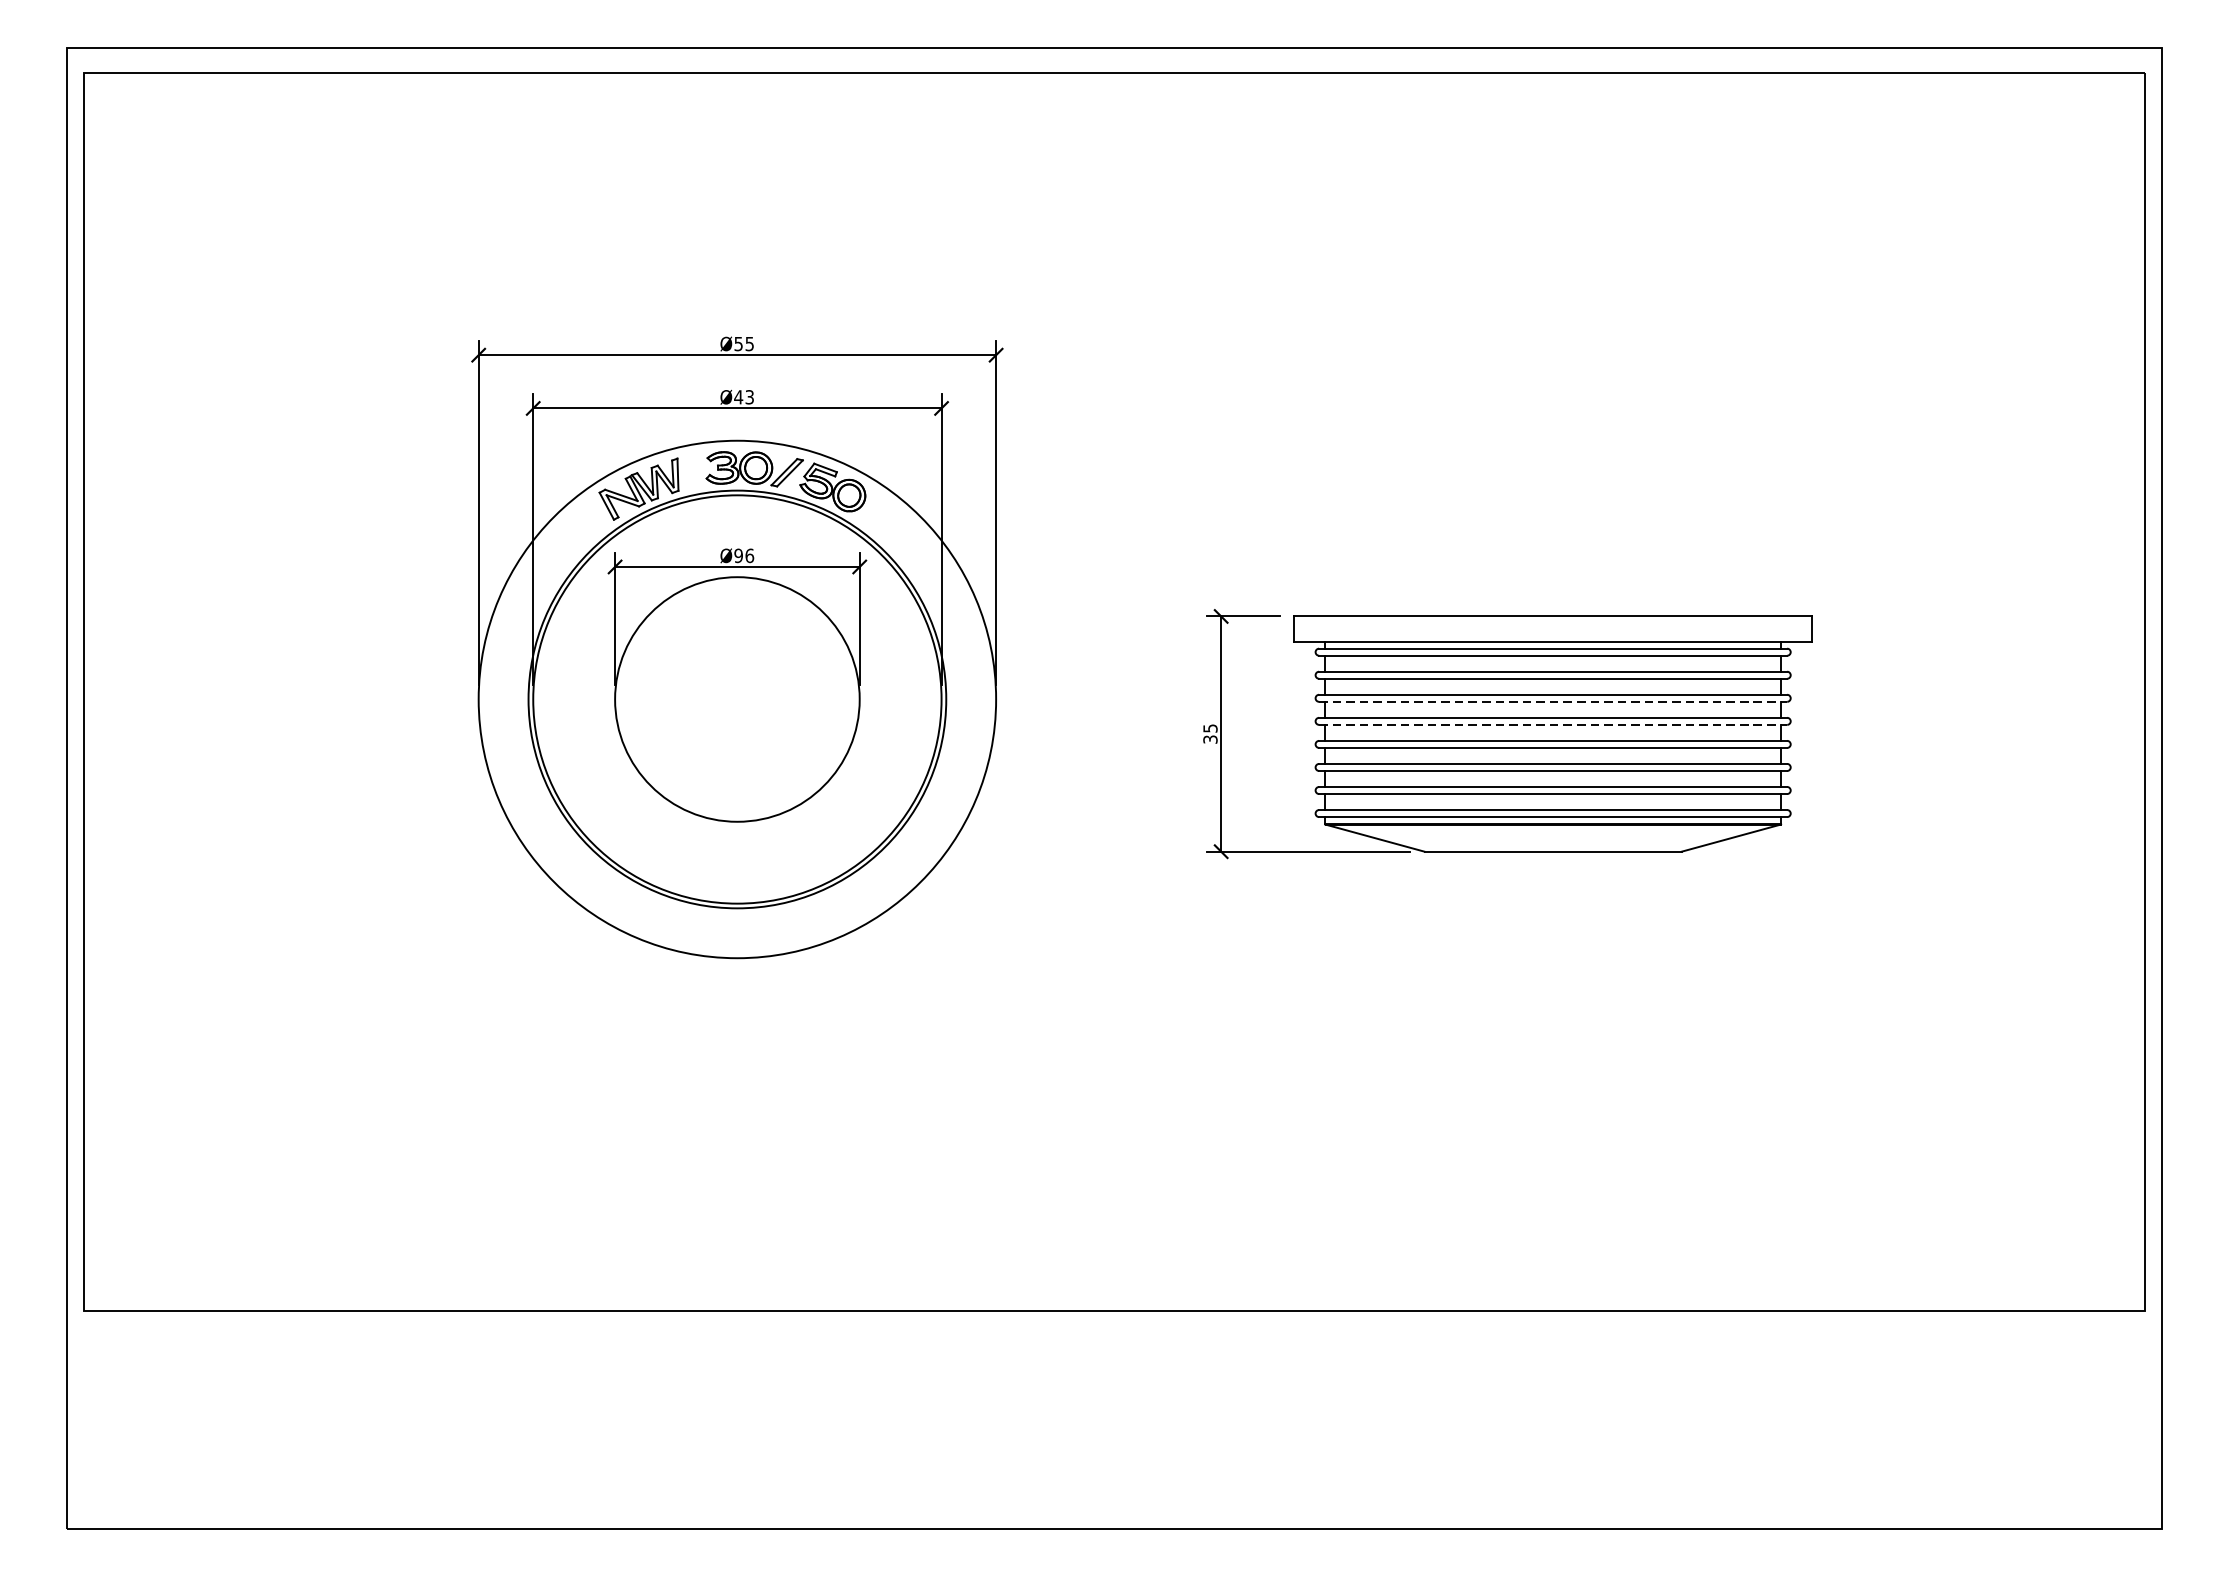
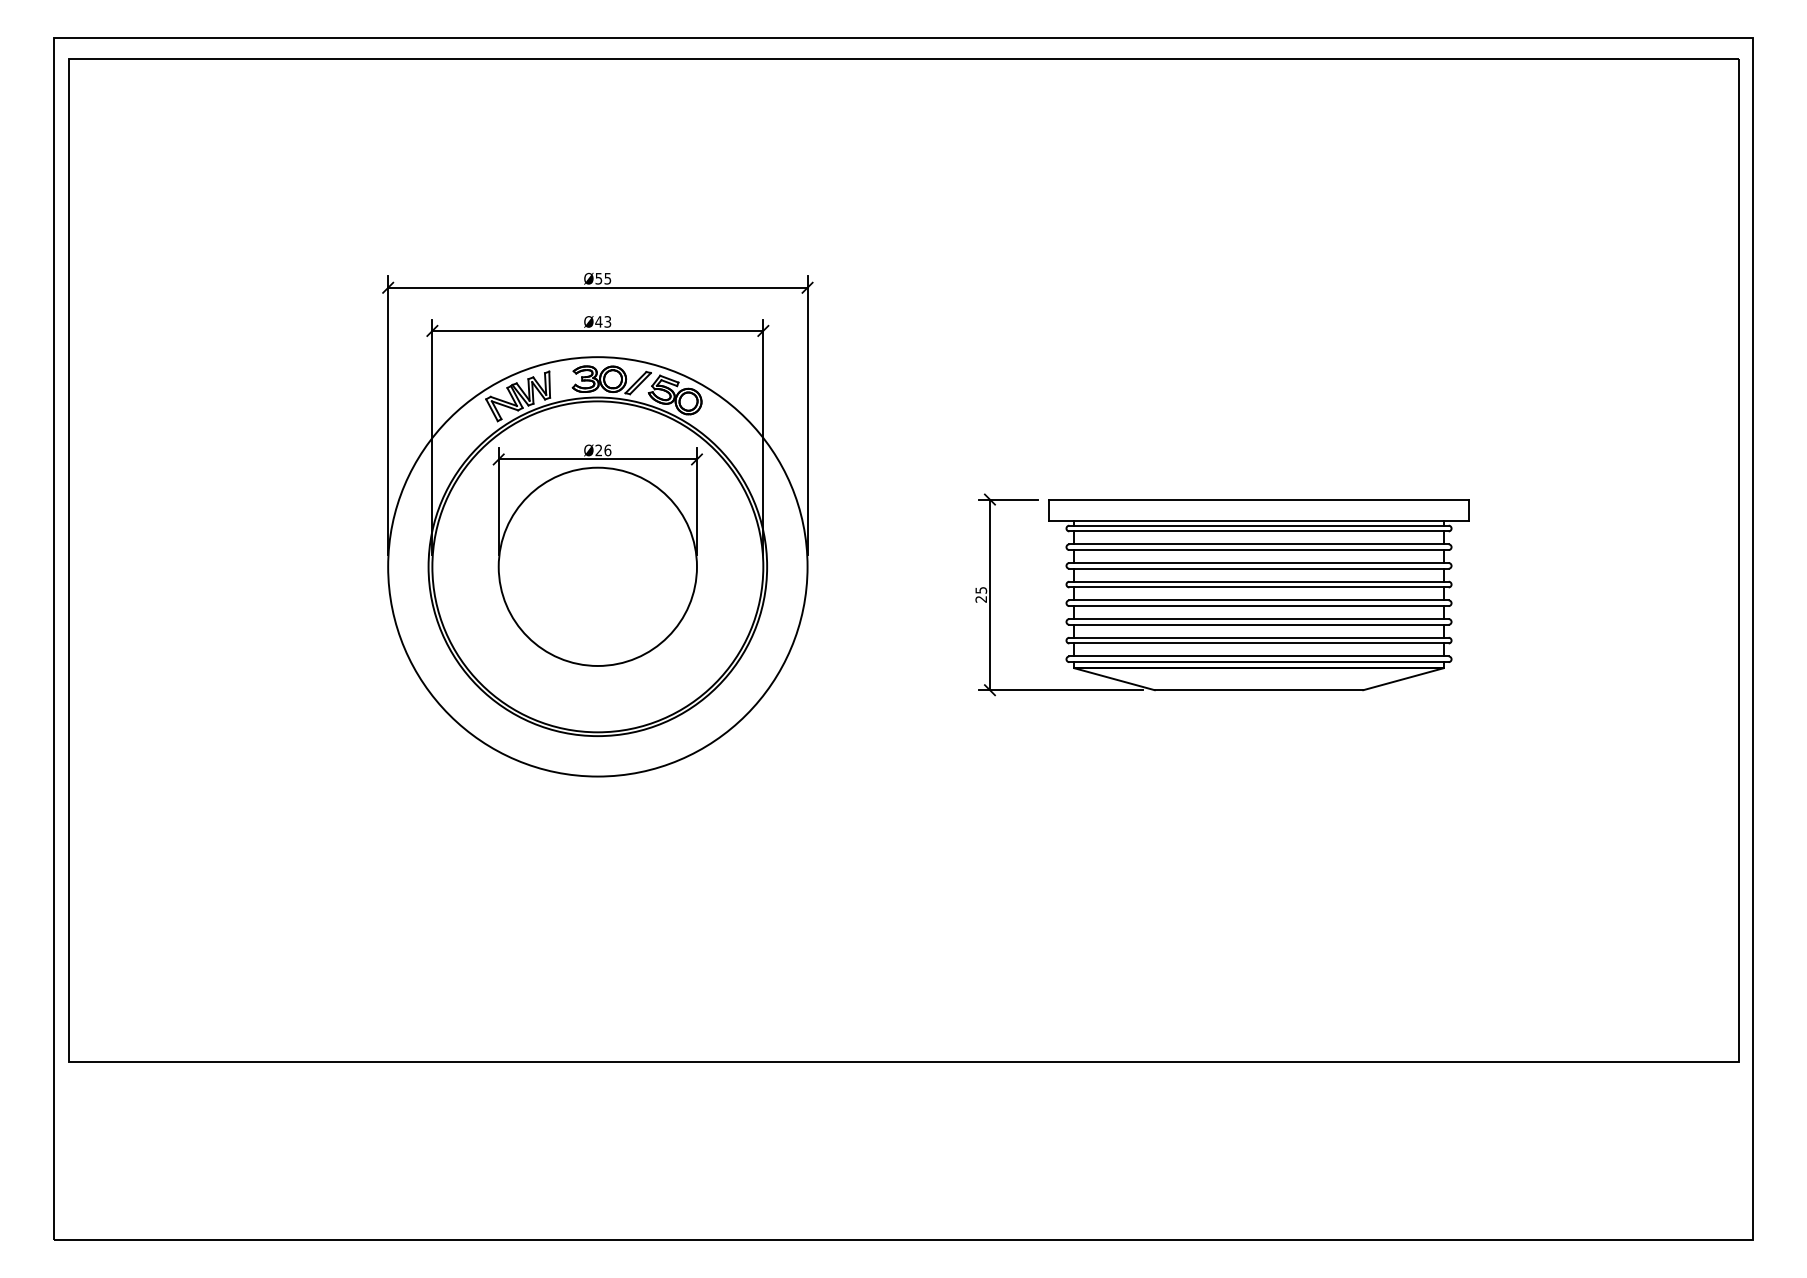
text: (738, 555) -> (598, 450), Ø96 -> Ø26
line: (1553, 701) -> (1259, 568), dashed -> solid
line: (1553, 724) -> (1259, 587), dashed -> solid
text: (1210, 739) -> (981, 599), 35 -> 25

